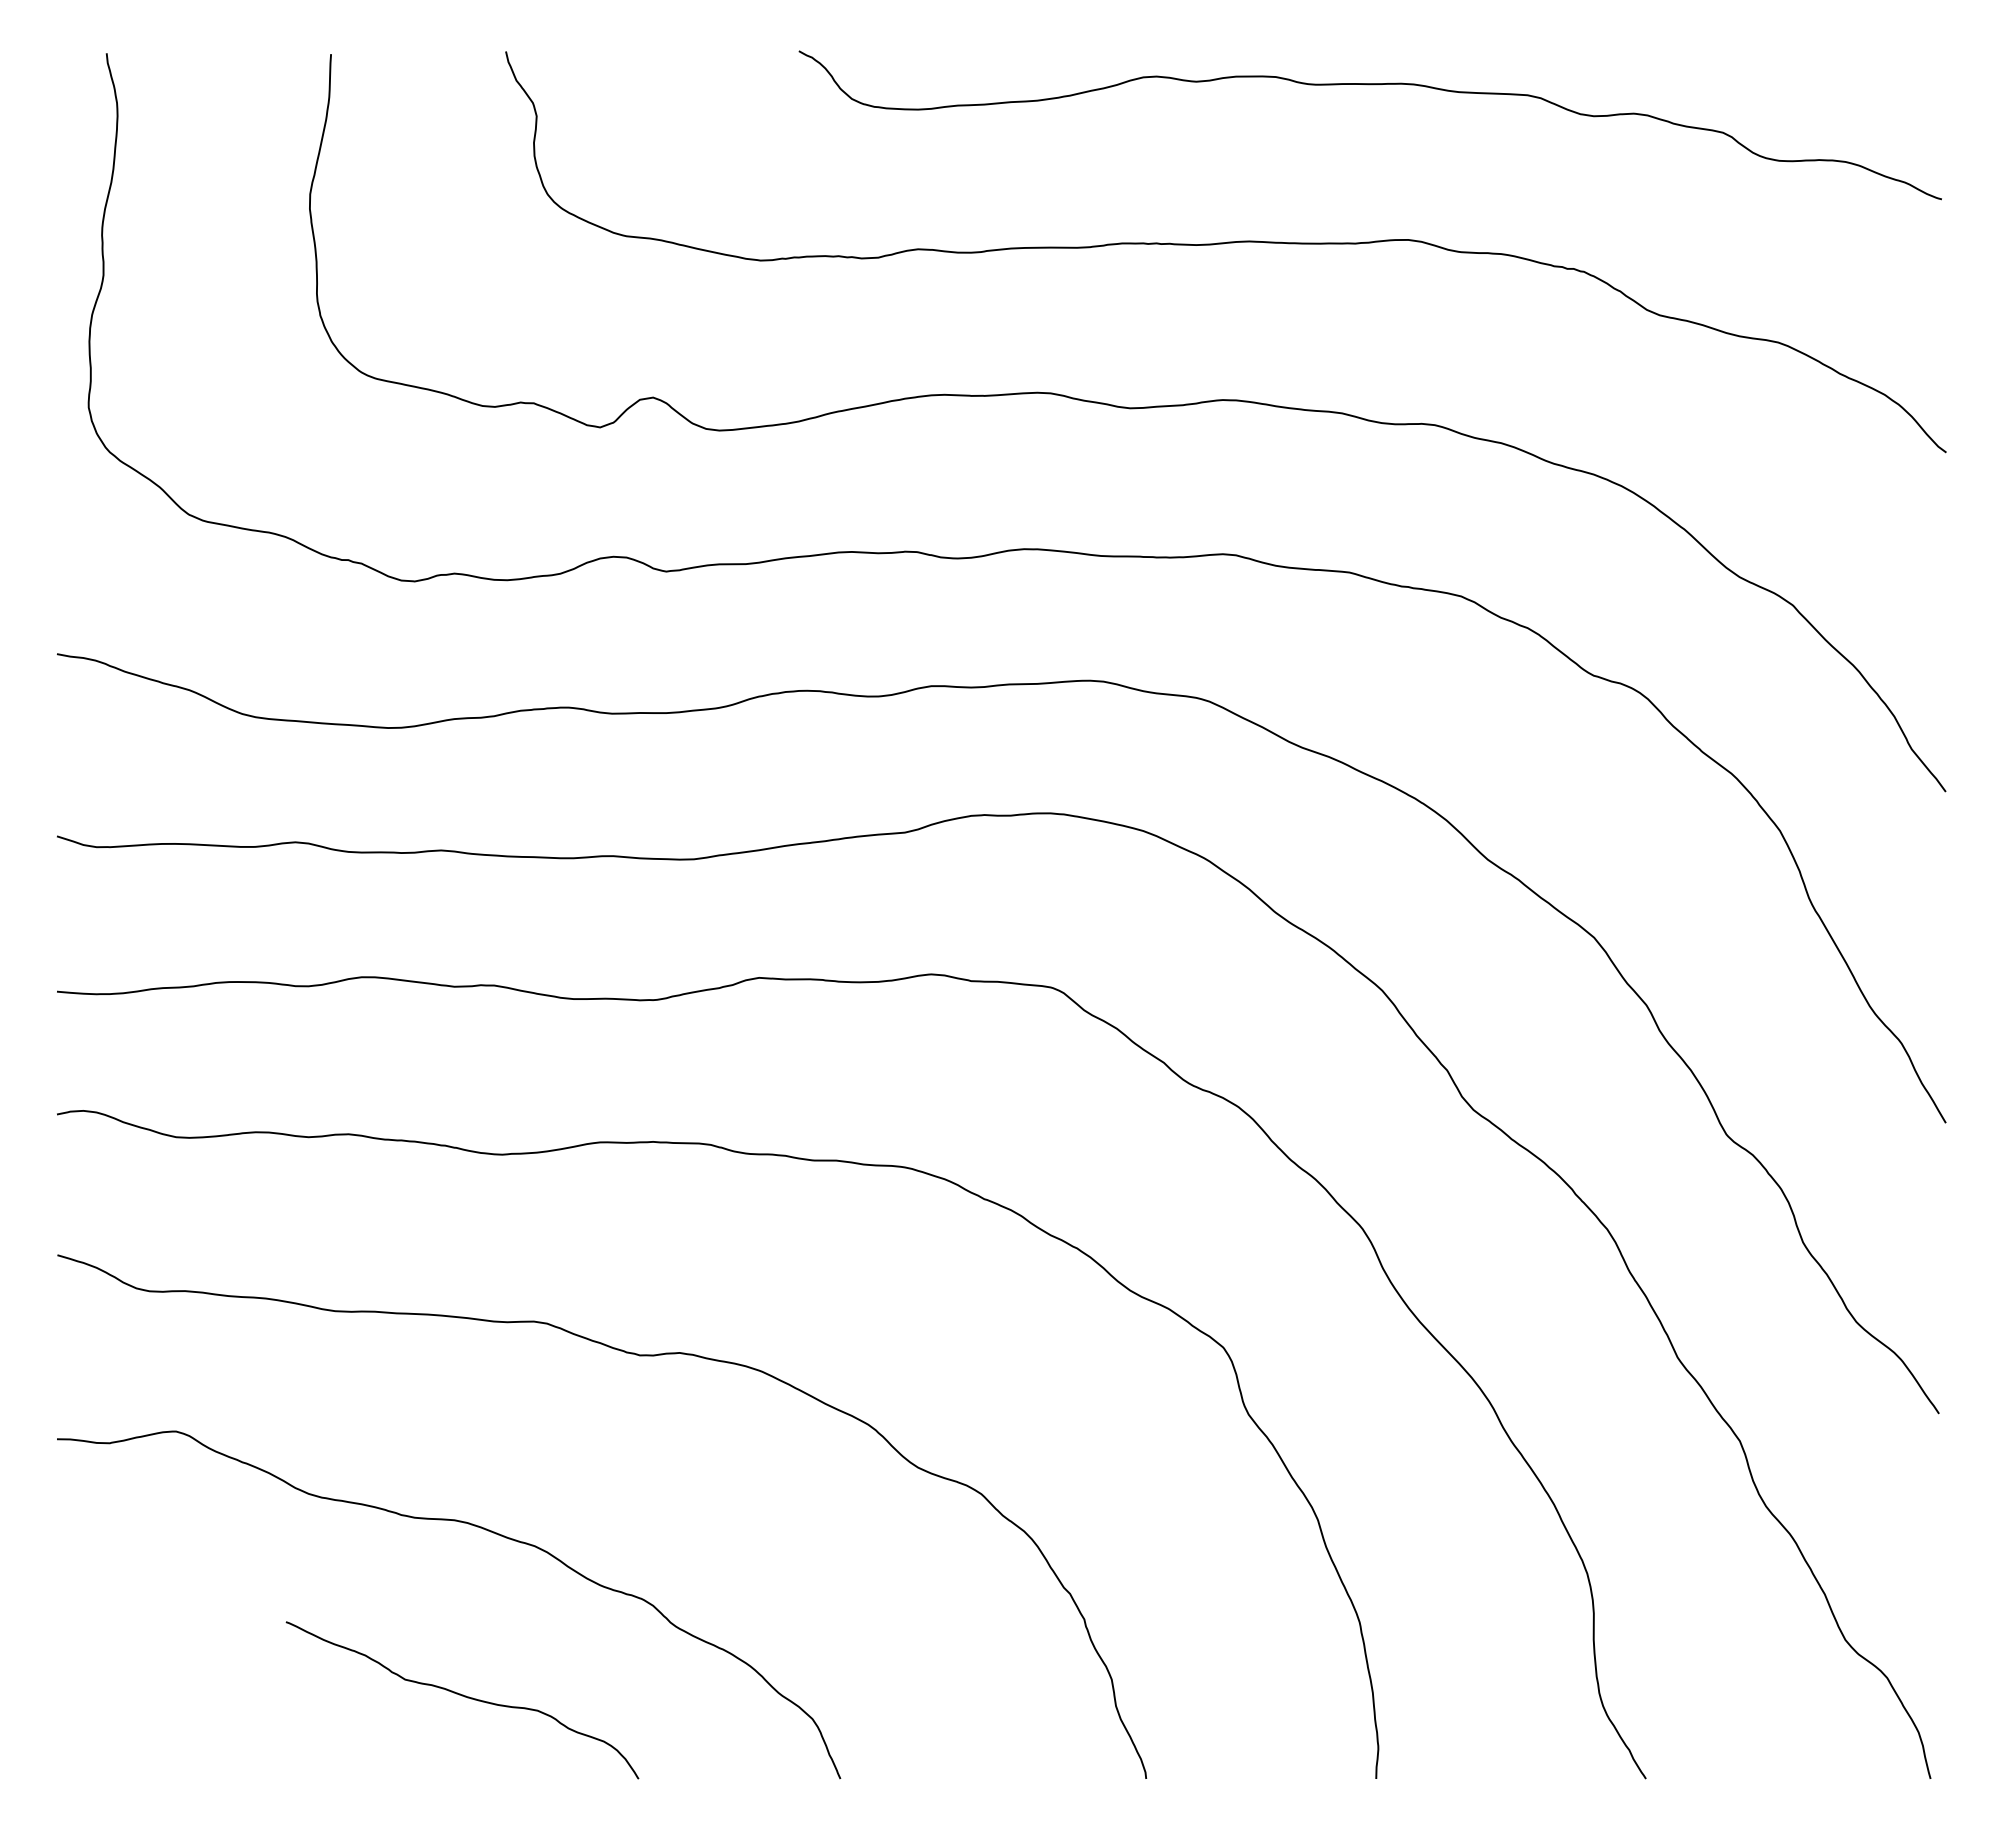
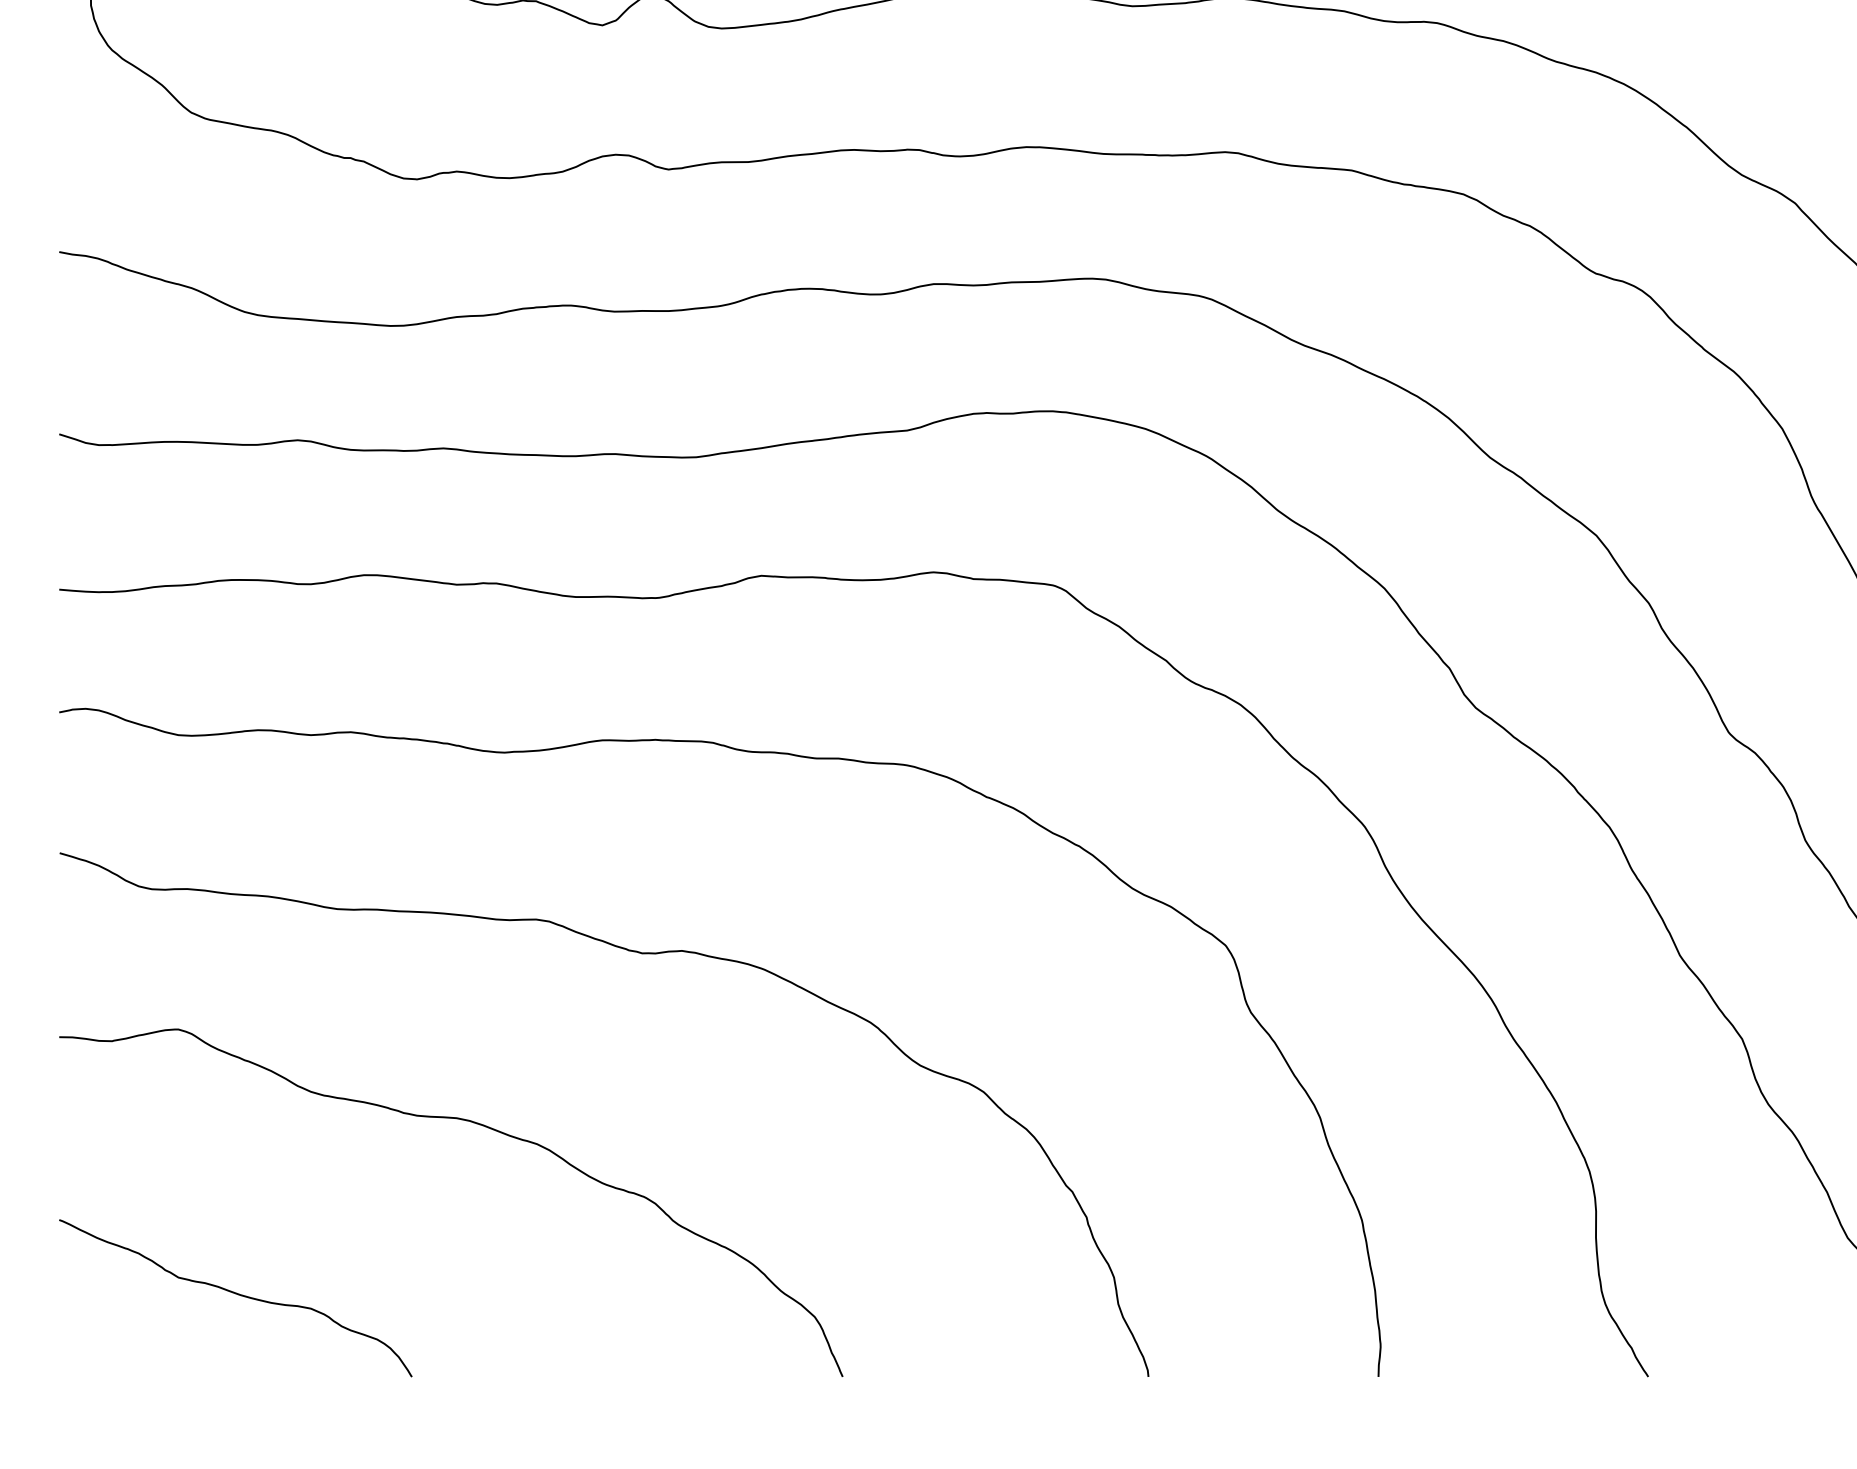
curve: (464, 1697) -> (237, 1295), moved

